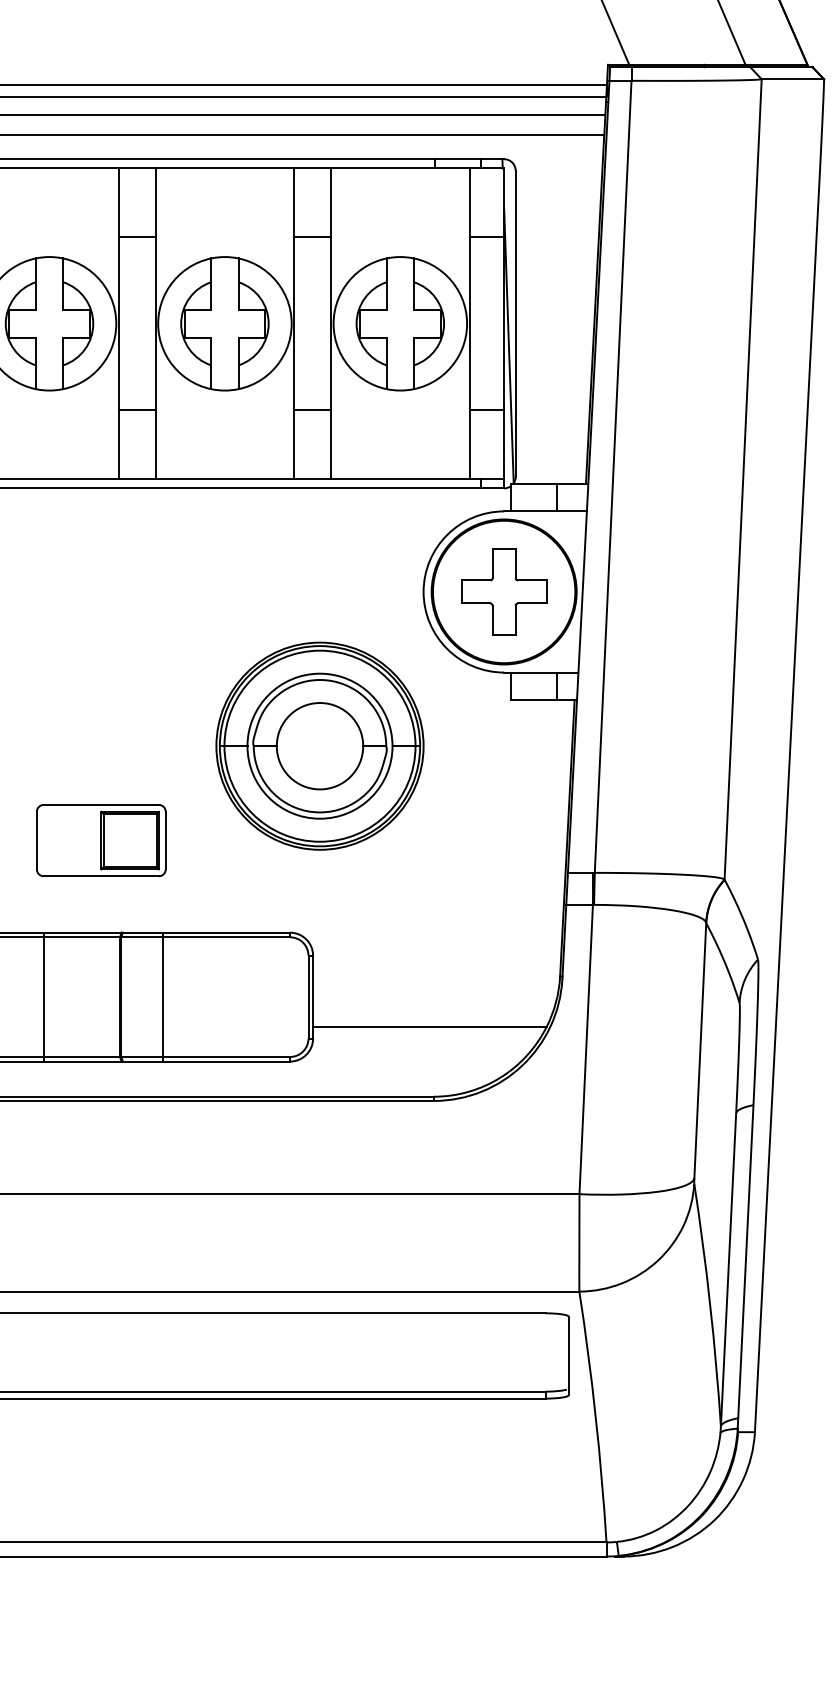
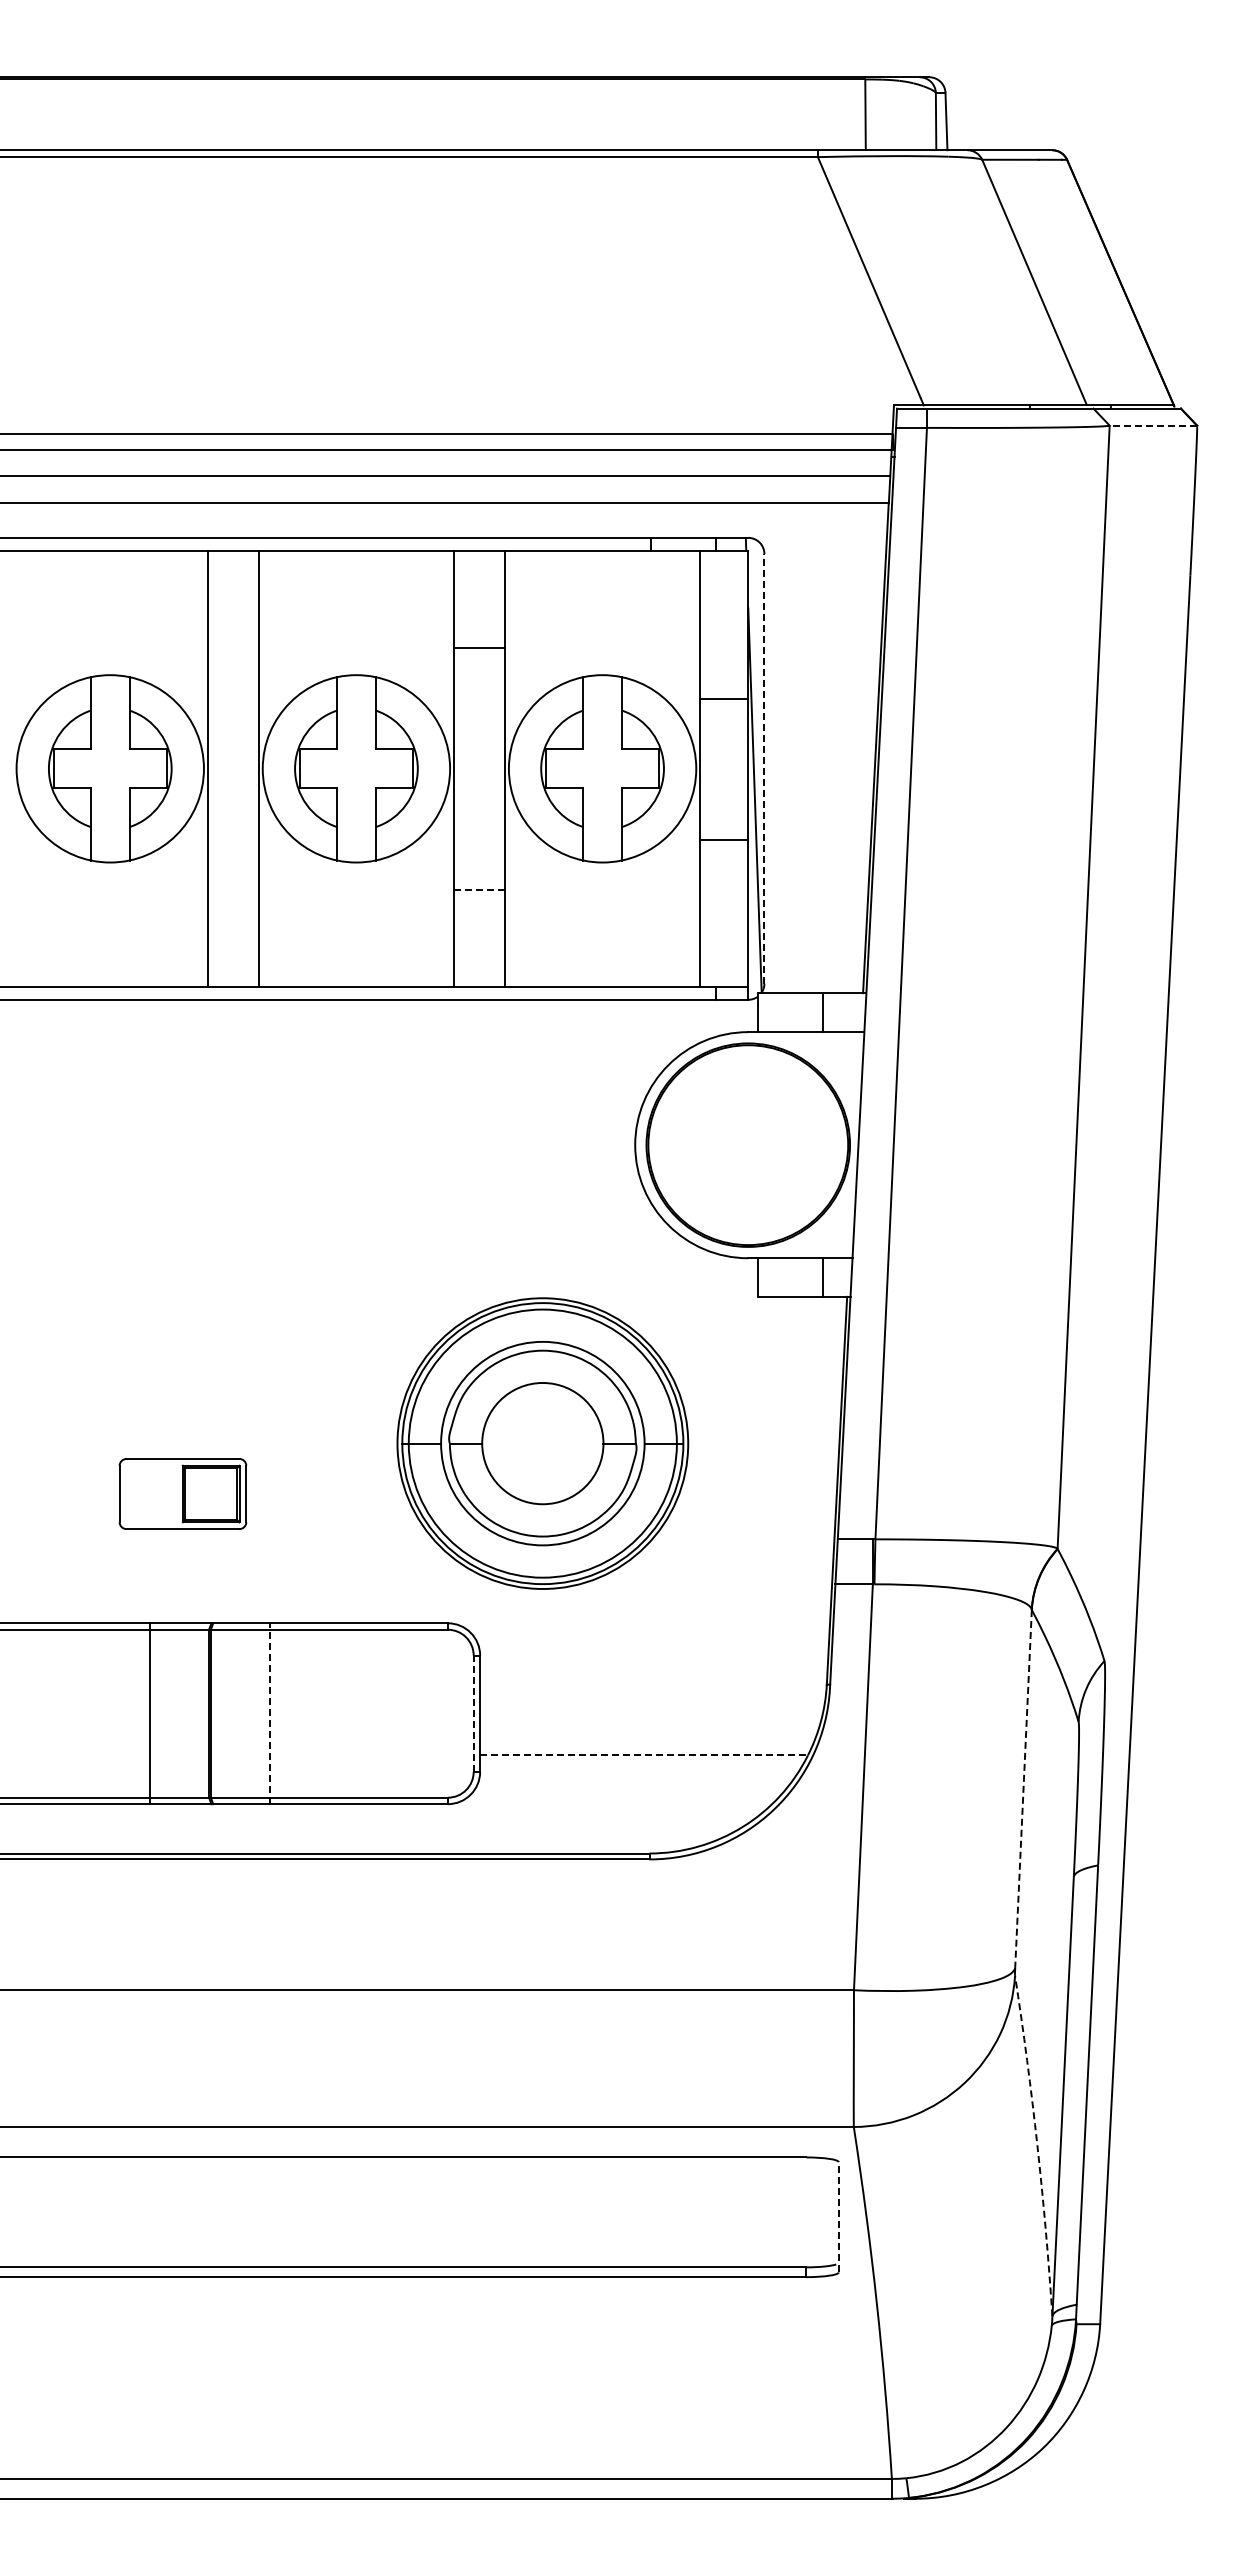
line: (792, 79) -> (1153, 425), solid -> dashed
line: (137, 237) -> (233, 647), removed
line: (486, 237) -> (723, 698), moved
line: (515, 323) -> (764, 768), solid -> dashed
line: (137, 409) -> (233, 889), removed
line: (312, 409) -> (479, 889), solid -> dashed
line: (486, 409) -> (723, 839), moved
part: (504, 591) -> (748, 1144), removed
part: (319, 746) -> (542, 1443), moved
part: (100, 840) -> (182, 1493), size x0.7
line: (43, 996) -> (150, 1713), moved
line: (163, 996) -> (270, 1713), solid -> dashed
line: (308, 996) -> (473, 1713), solid -> dashed
line: (430, 1026) -> (644, 1755), solid -> dashed
line: (700, 1051) -> (1023, 1789), solid -> dashed
arc: (710, 1304) -> (1037, 2145), solid -> dashed
line: (568, 1355) -> (838, 2216), solid -> dashed

